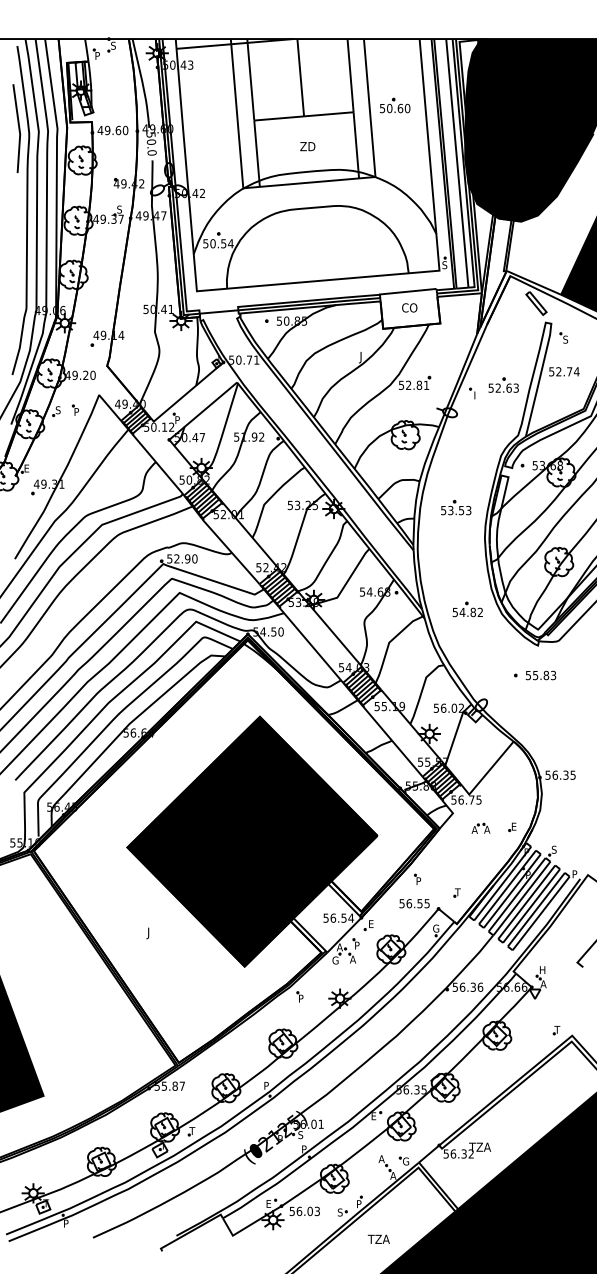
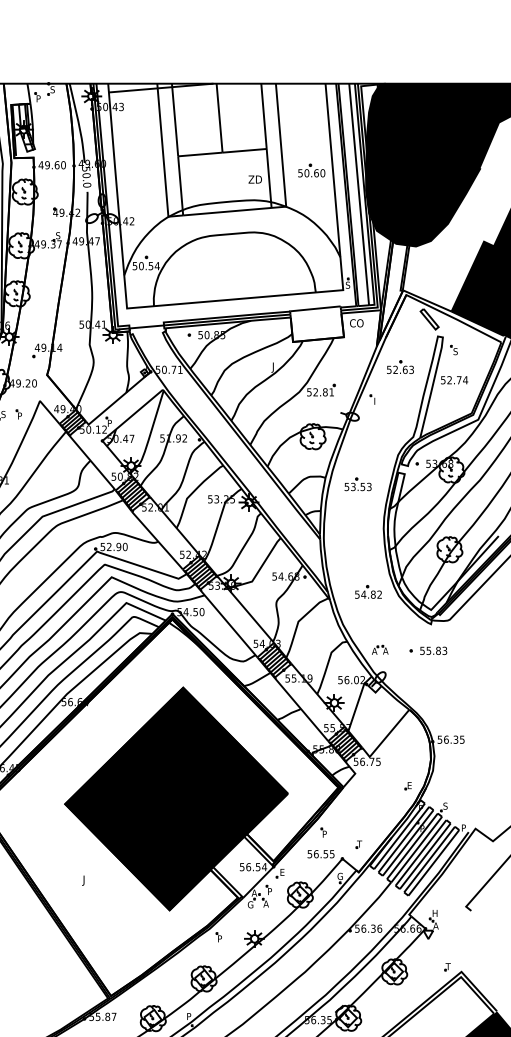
part: (395, 105) -> (312, 170), moved
text: (307, 146) -> (255, 179), moved
text: (409, 307) -> (356, 322), moved
part: (503, 384) -> (400, 366), moved
part: (456, 507) -> (358, 484), moved
part: (480, 827) -> (379, 649), moved

